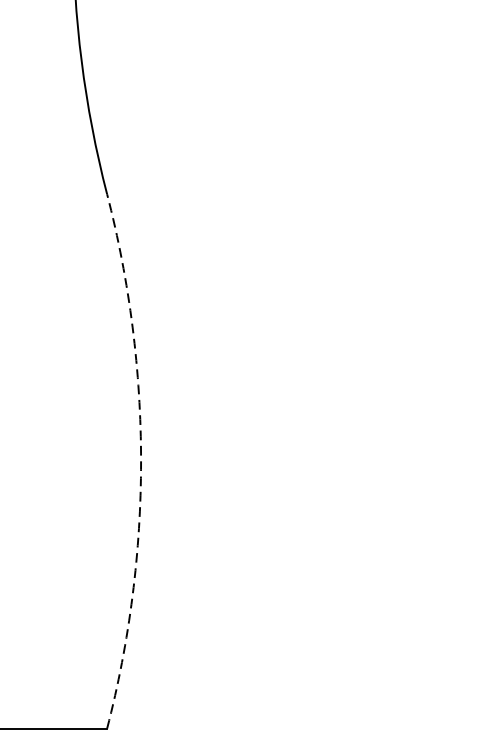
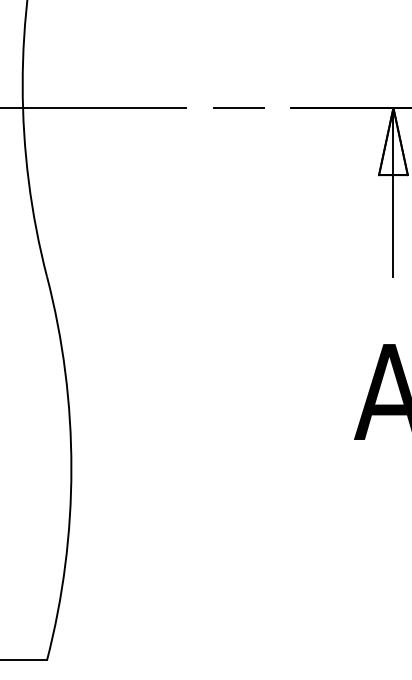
arc: (141, 461) -> (71, 468), dashed -> solid

